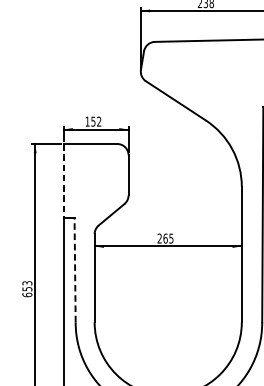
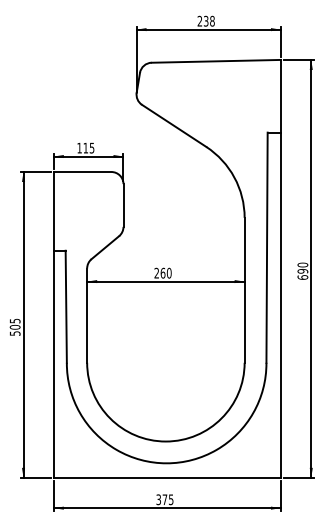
text: (95, 121) -> (88, 147), 152 -> 115
line: (63, 180) -> (53, 211), dashed -> solid
text: (170, 237) -> (168, 272), 265 -> 260
line: (75, 269) -> (66, 306), dashed -> solid
text: (26, 289) -> (14, 327), 653 -> 505

